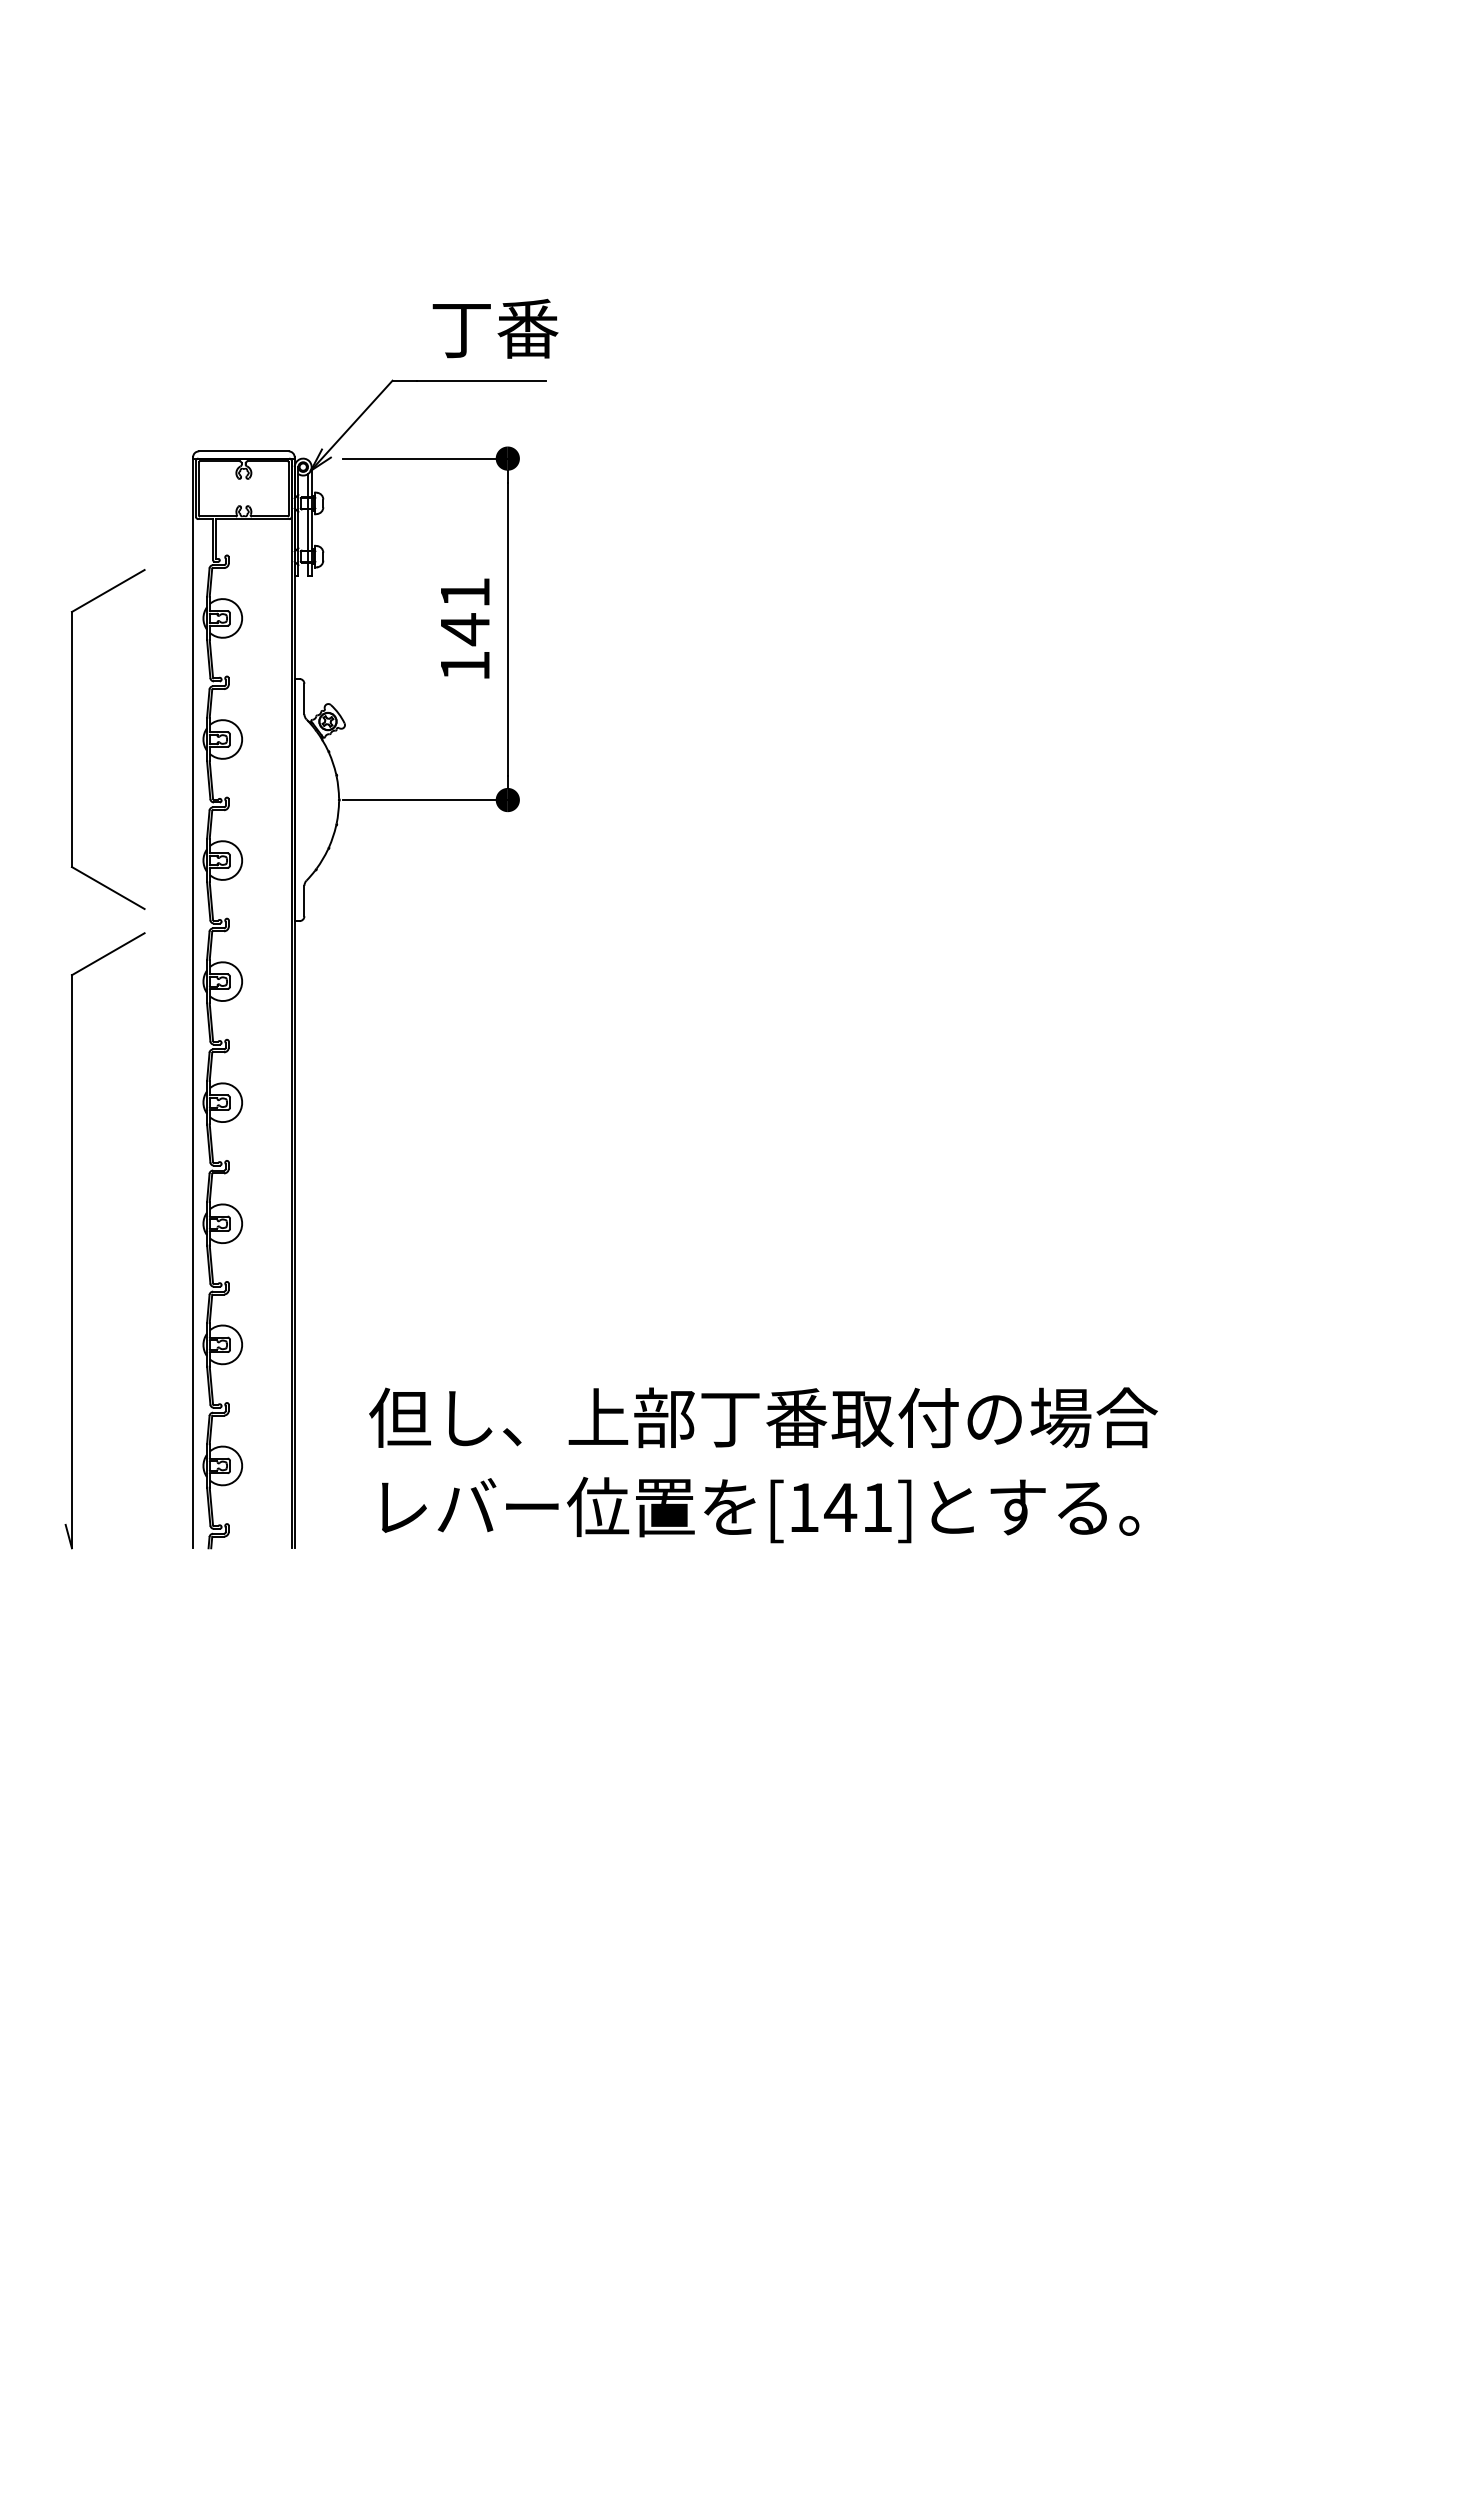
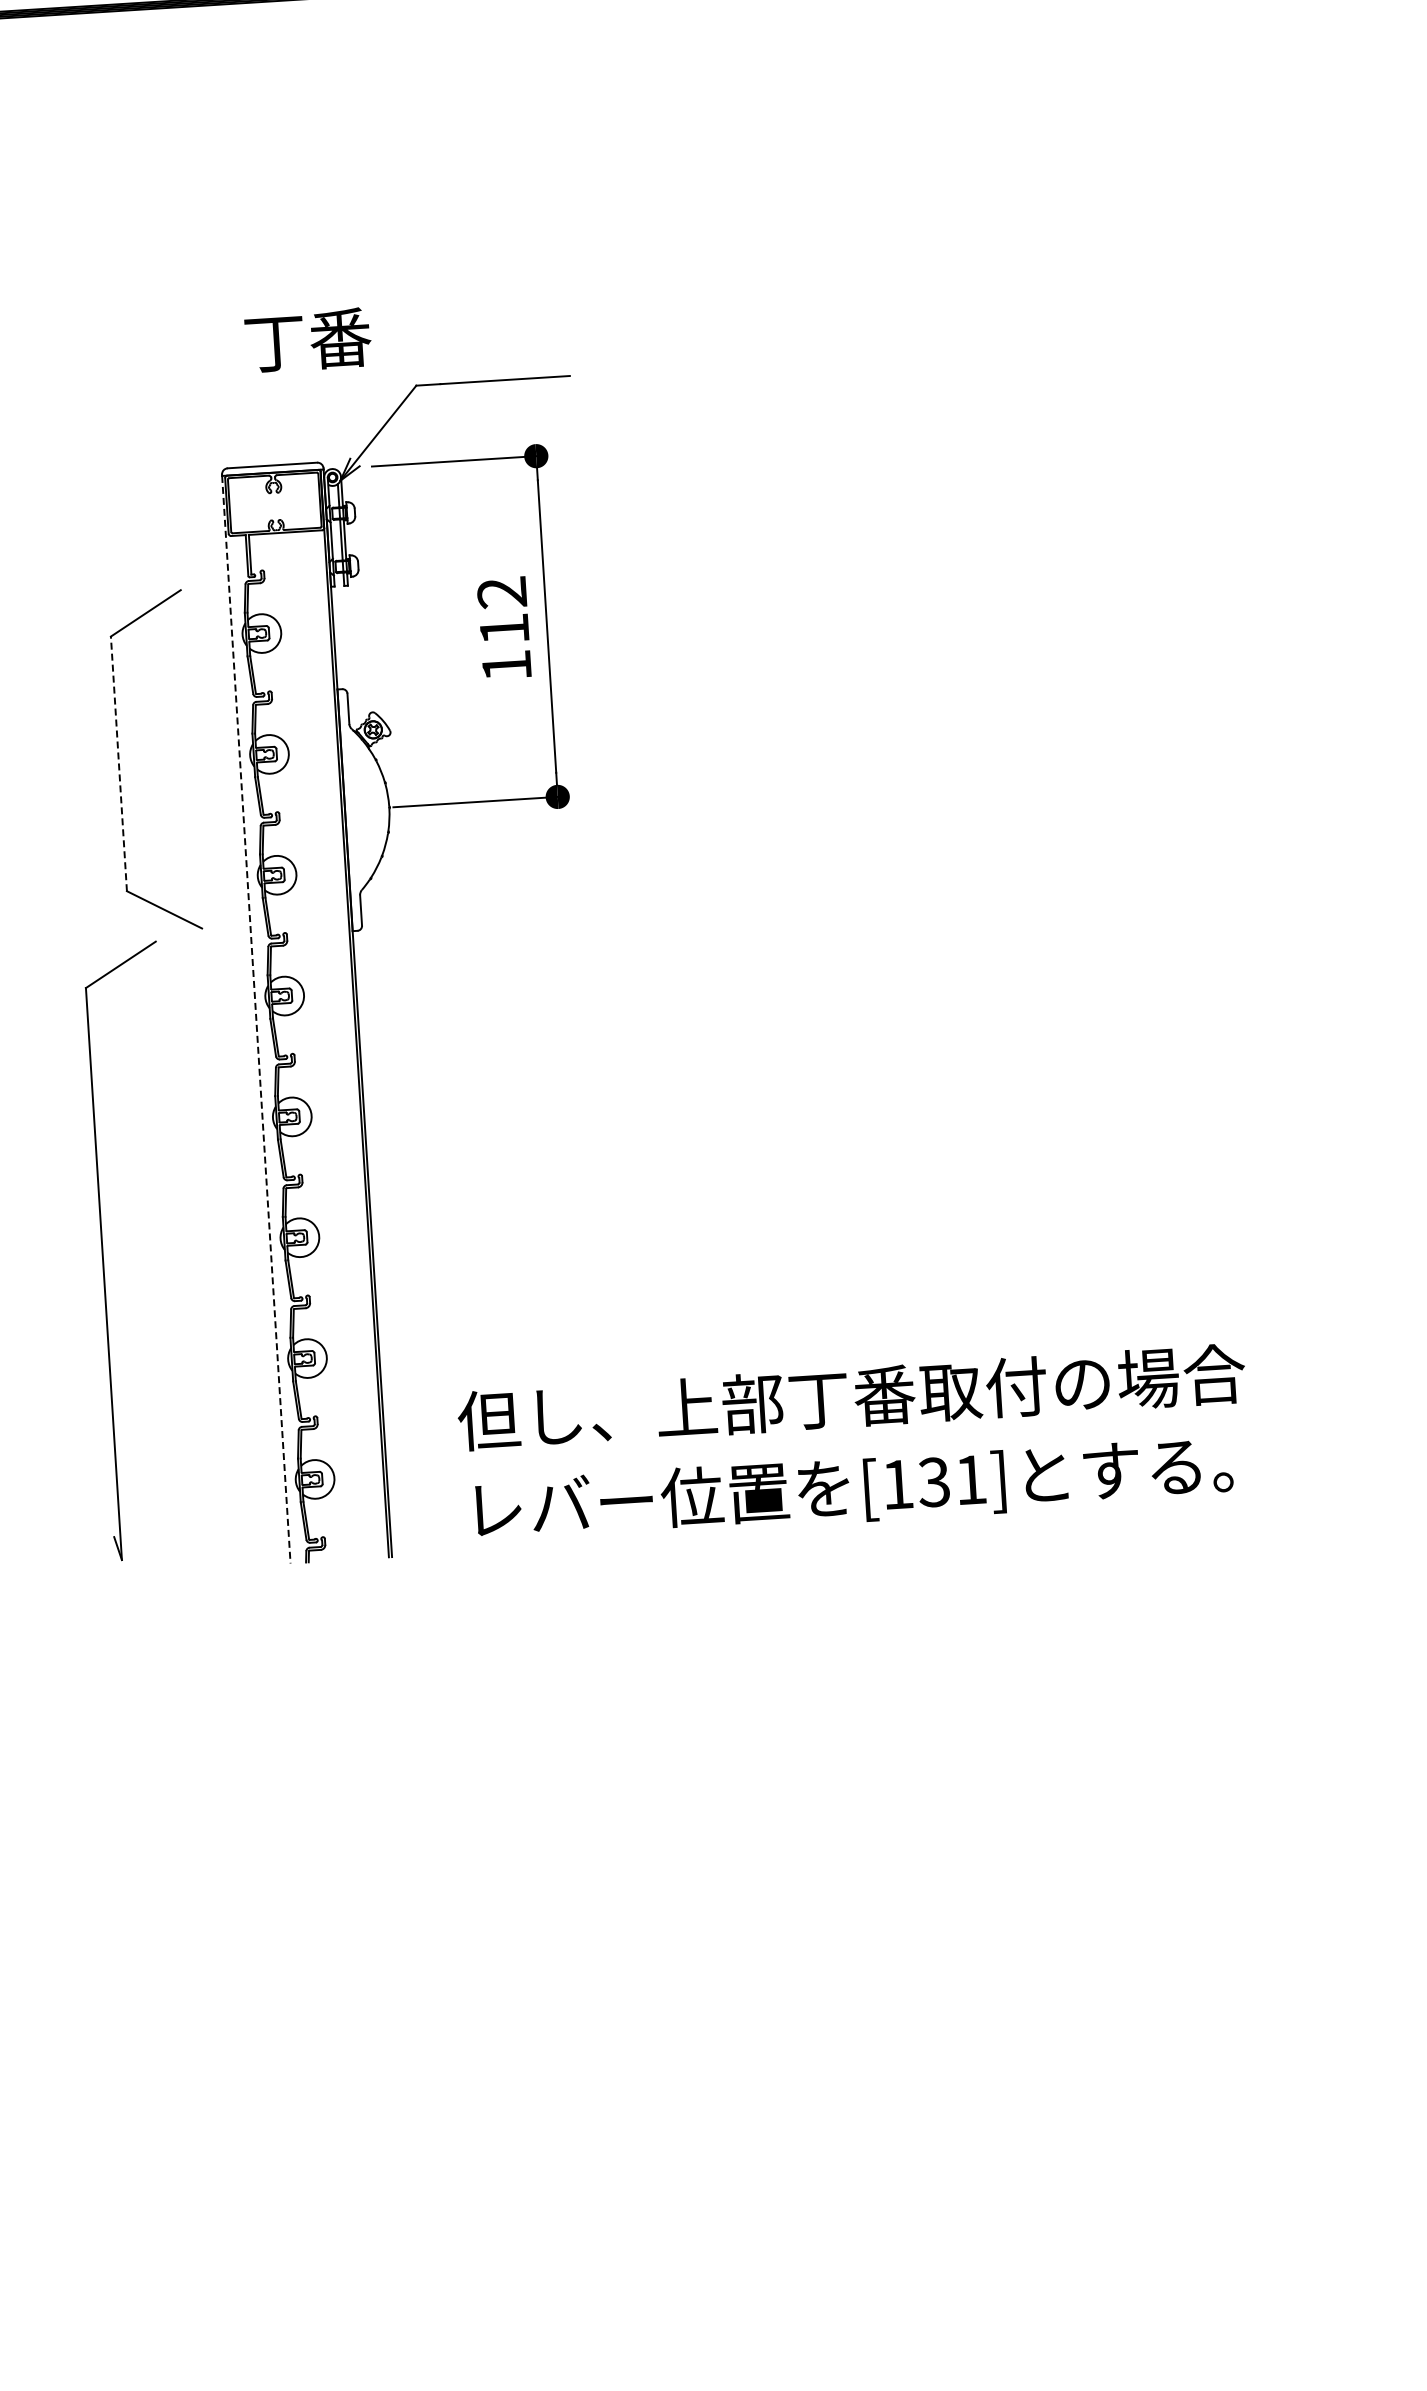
text: (495, 328) -> (308, 340), moved
text: (464, 611) -> (502, 611), 141 -> 112
line: (71, 739) -> (118, 763), solid -> dashed
line: (193, 1003) -> (256, 1019), solid -> dashed
part: (72, 1240) -> (103, 1252), moved
text: (840, 1507) -> (934, 1482), [141] -> [131]

